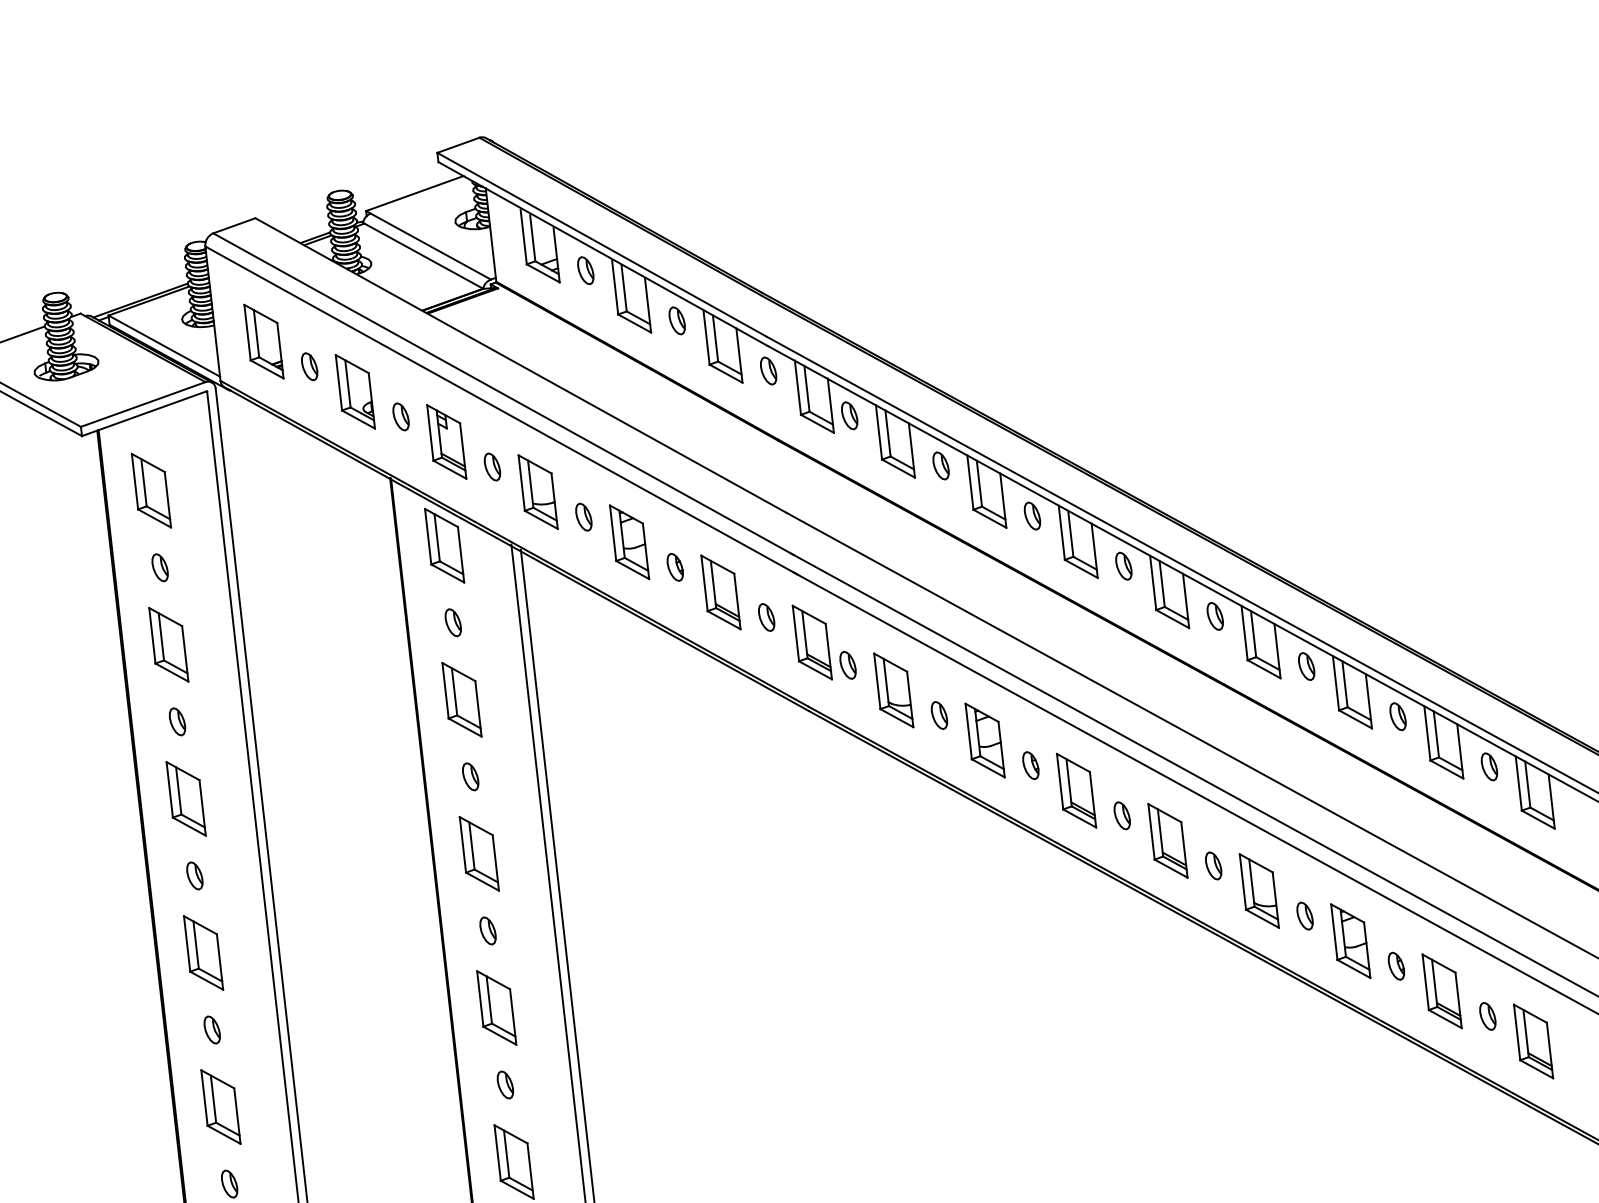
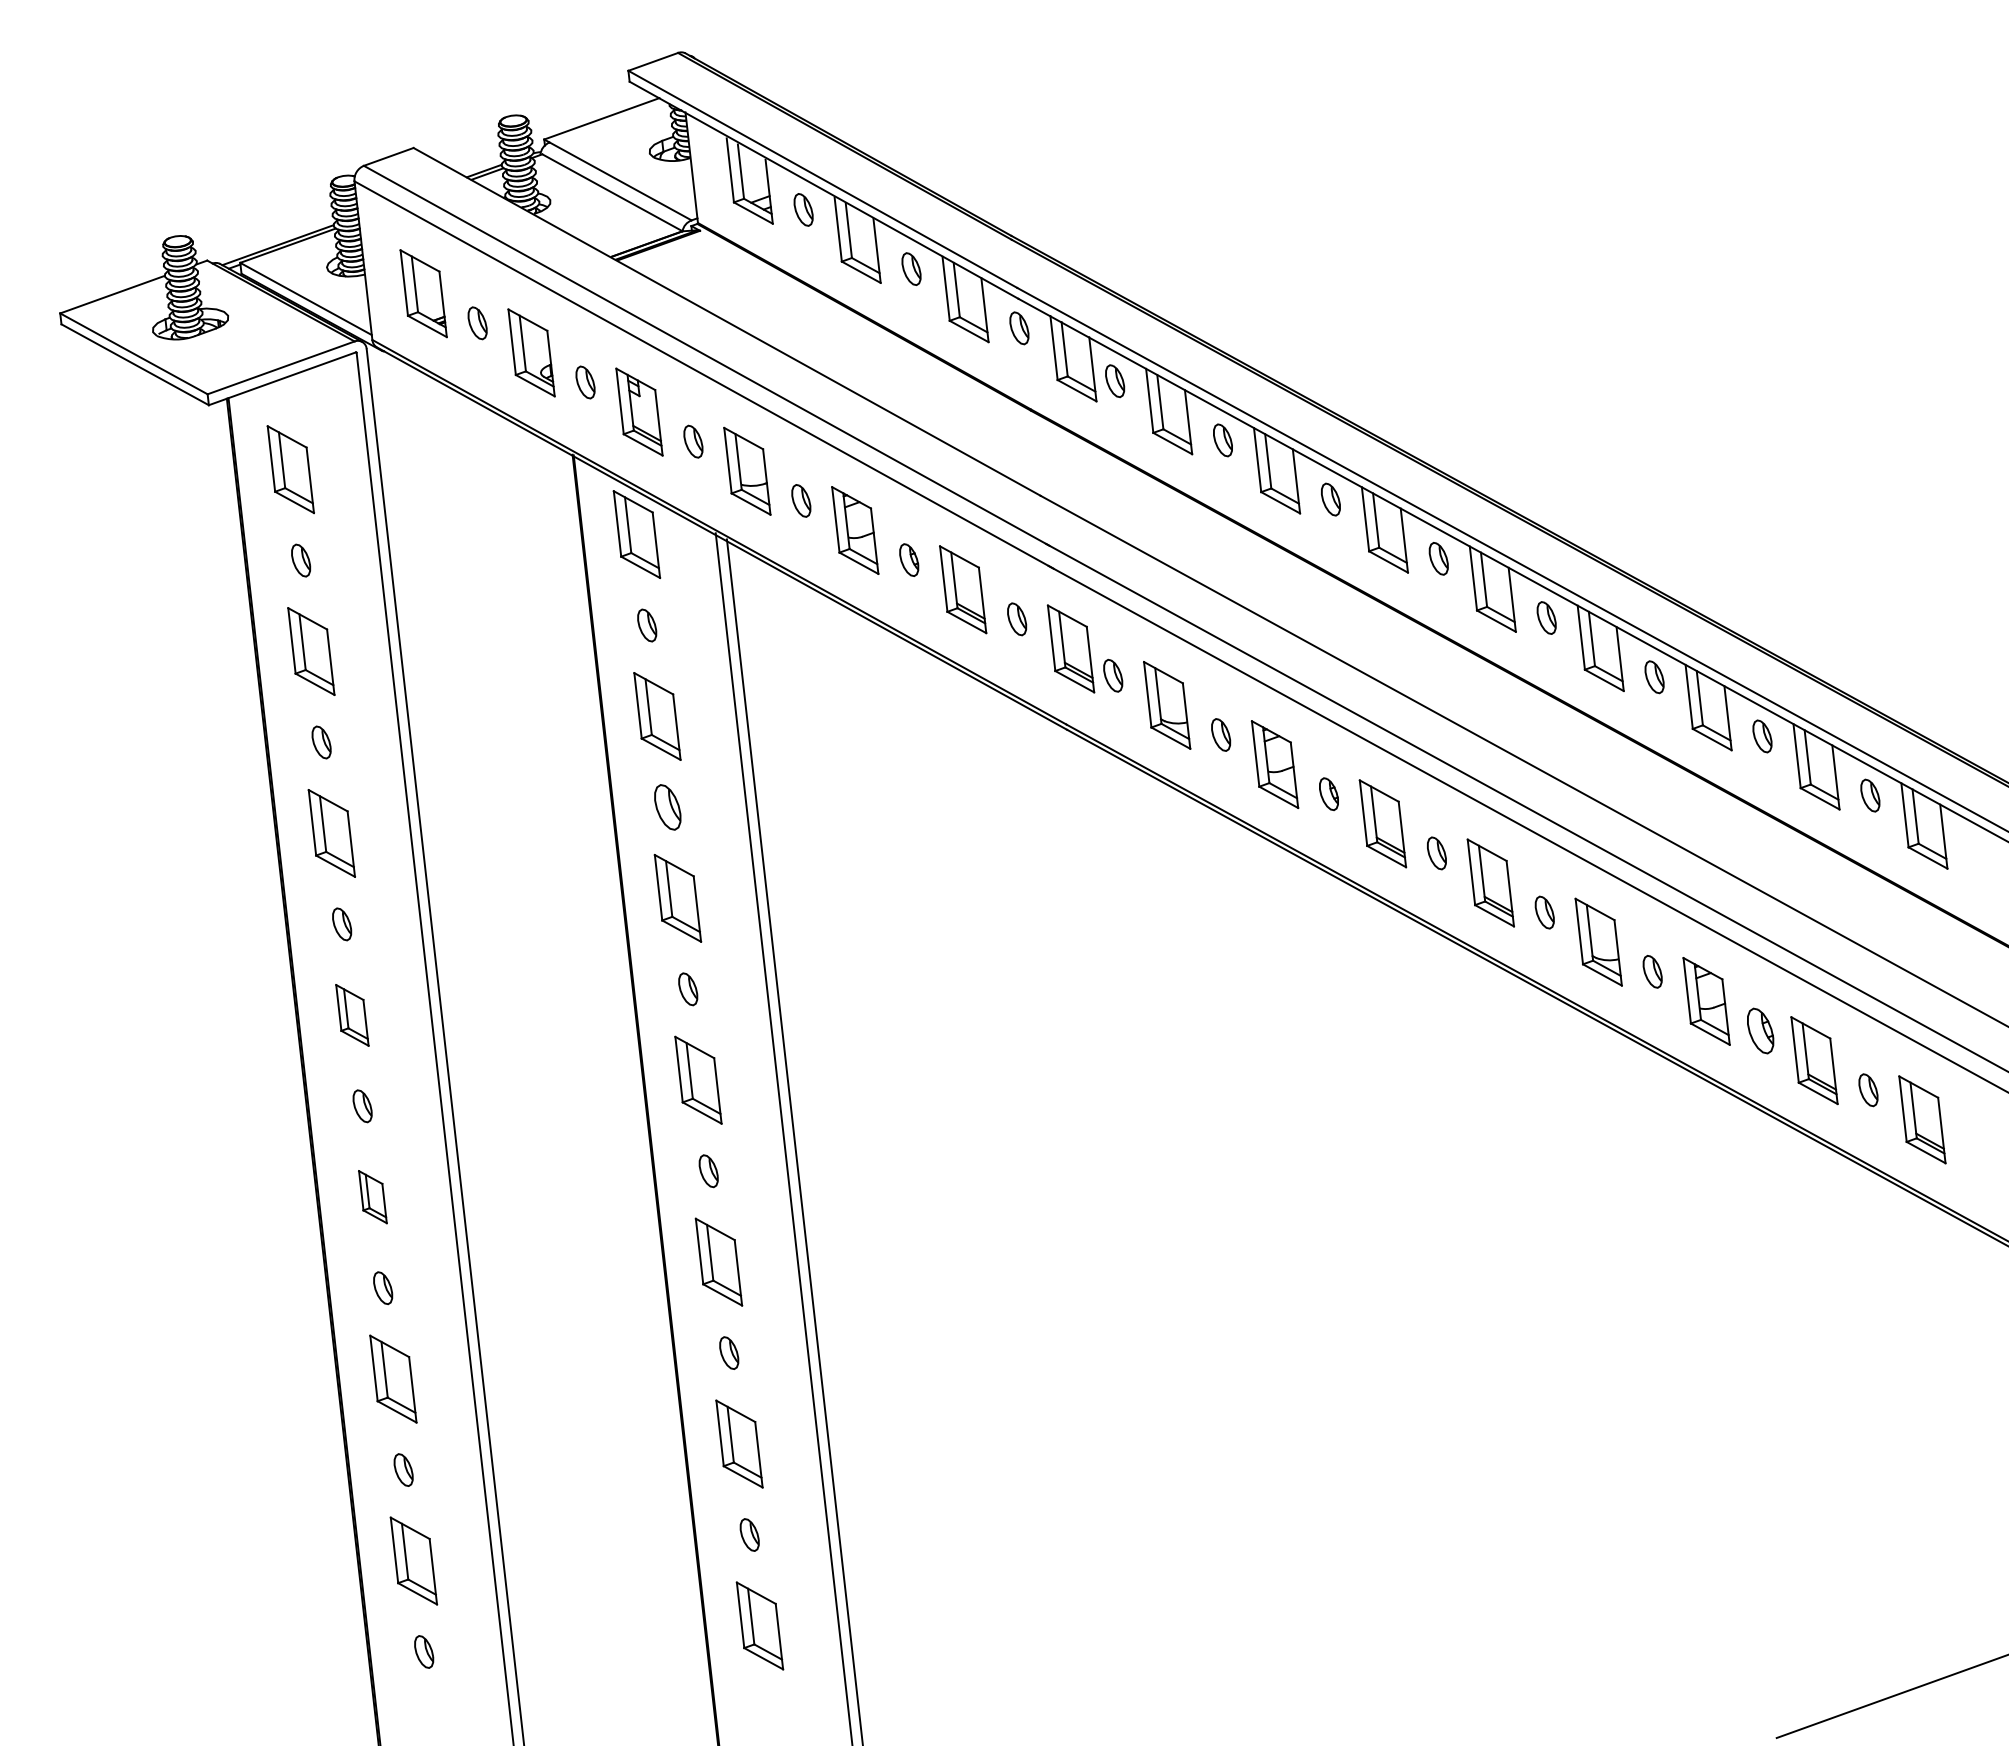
part: (470, 776) -> (667, 807), size x1.4
part: (203, 953) -> (352, 1015), size x0.7
part: (1396, 965) -> (1760, 1030), size x1.4
part: (220, 1106) -> (372, 1196), size x0.6

